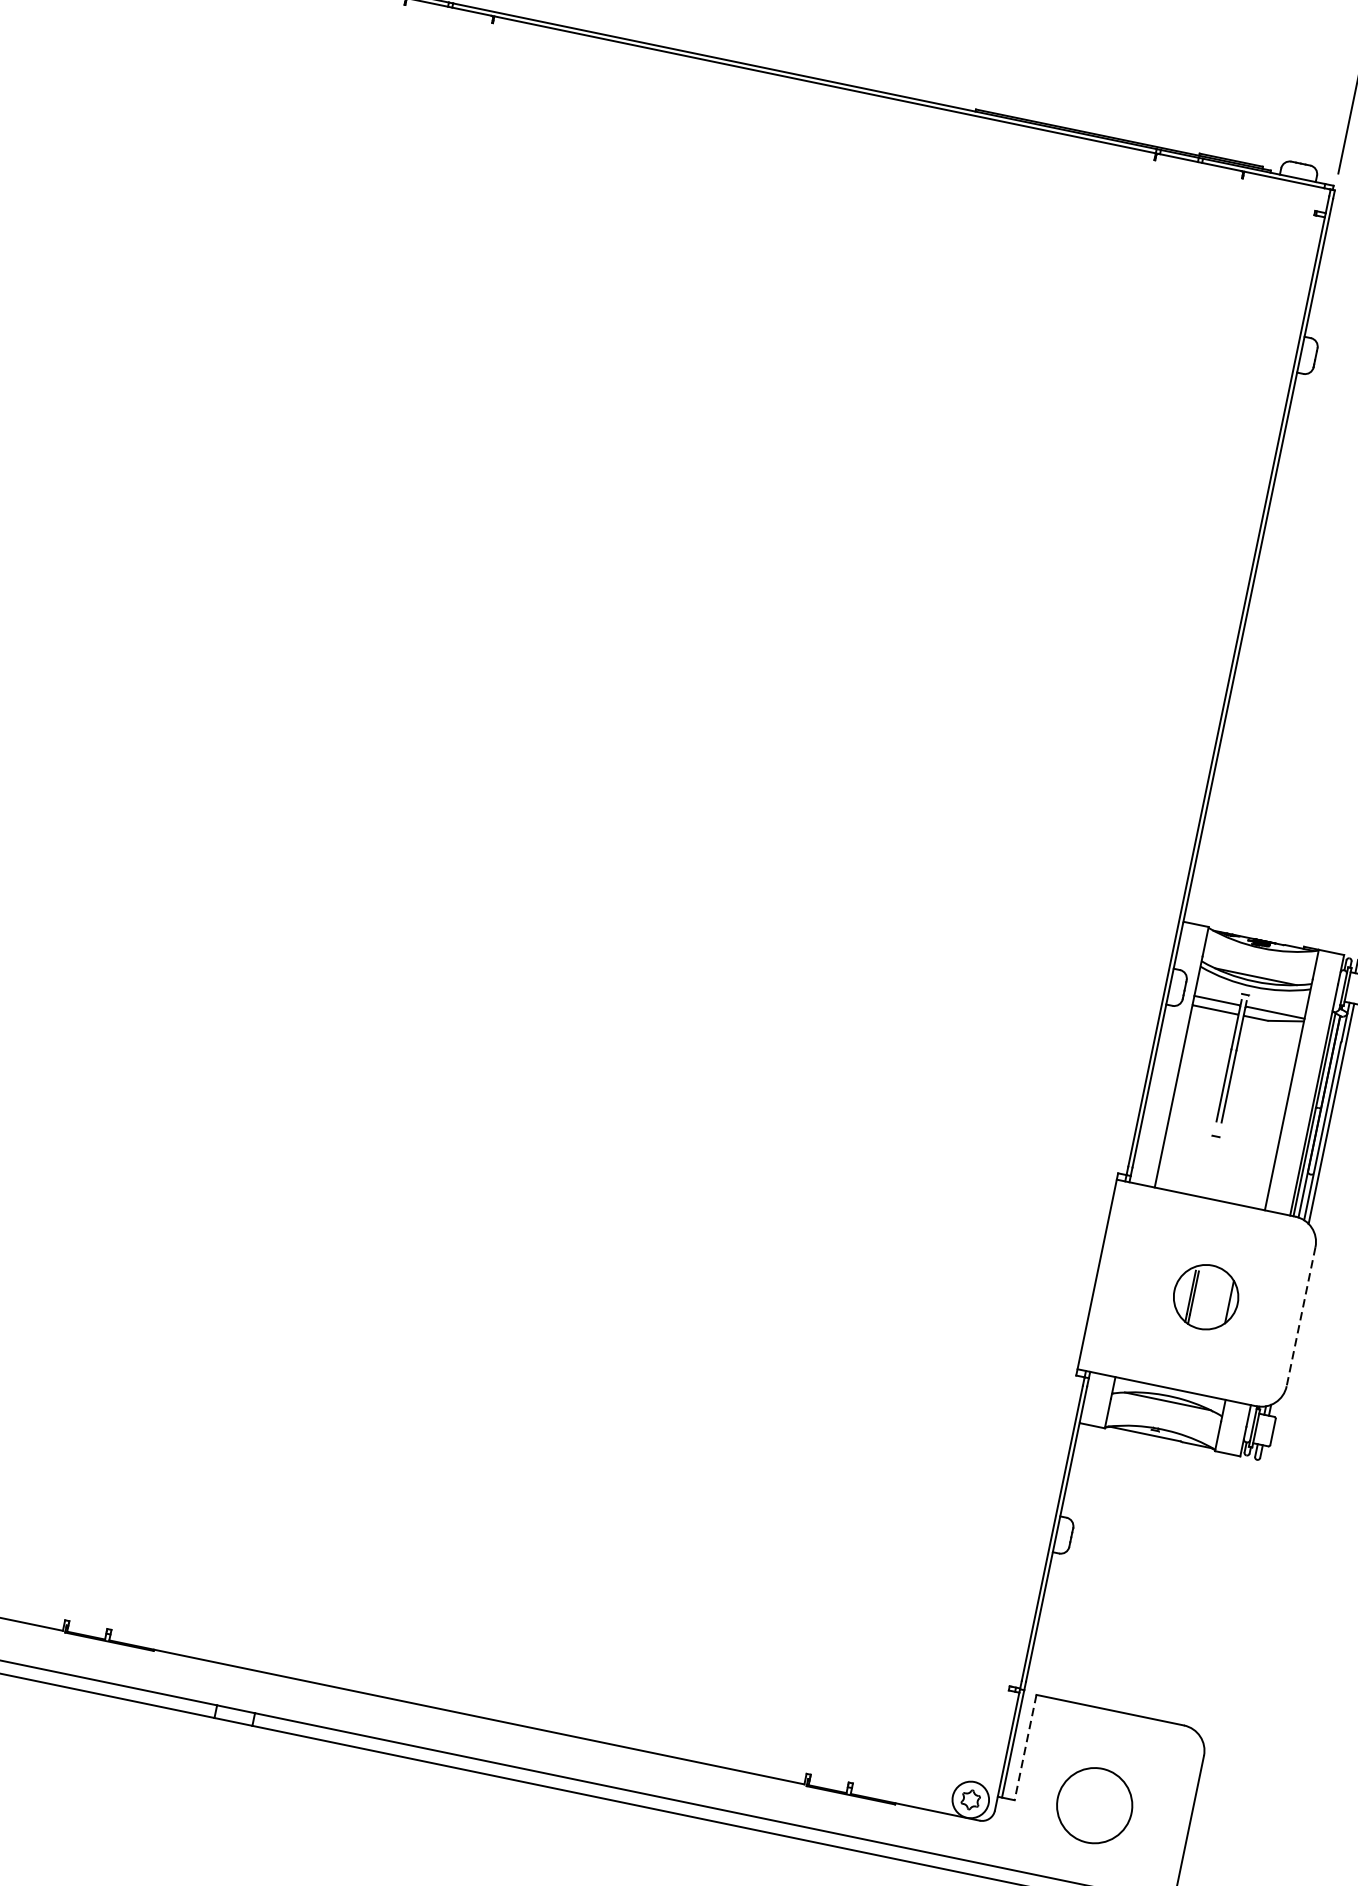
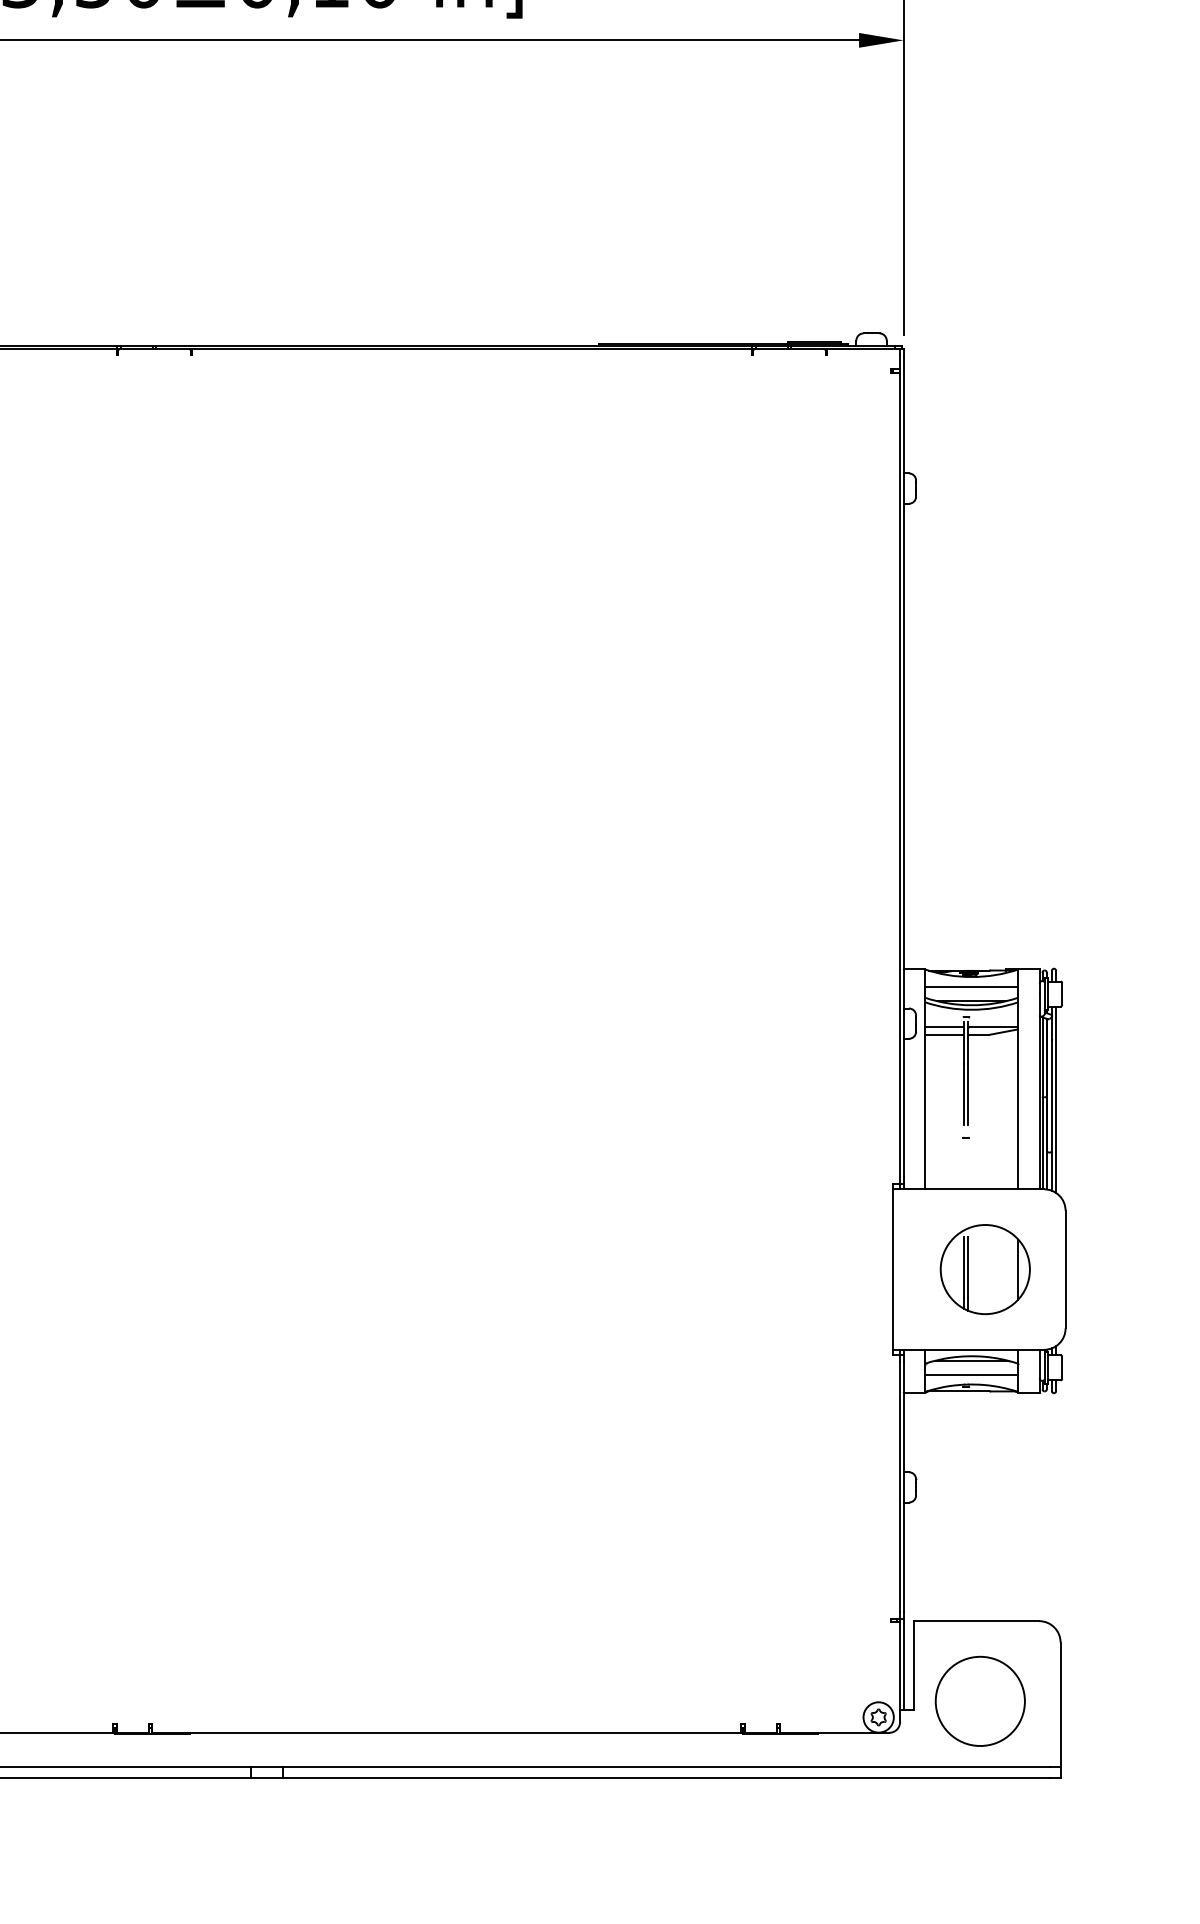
line: (1259, 959) -> (971, 986), added
part: (1205, 1296) -> (984, 1269), size x1.67
line: (1301, 1316) -> (1065, 1269), dashed -> solid
line: (1164, 1418) -> (971, 1375), added
line: (1025, 1747) -> (914, 1665), dashed -> solid
circle: (1094, 1804) -> (979, 1700), size x1.43

